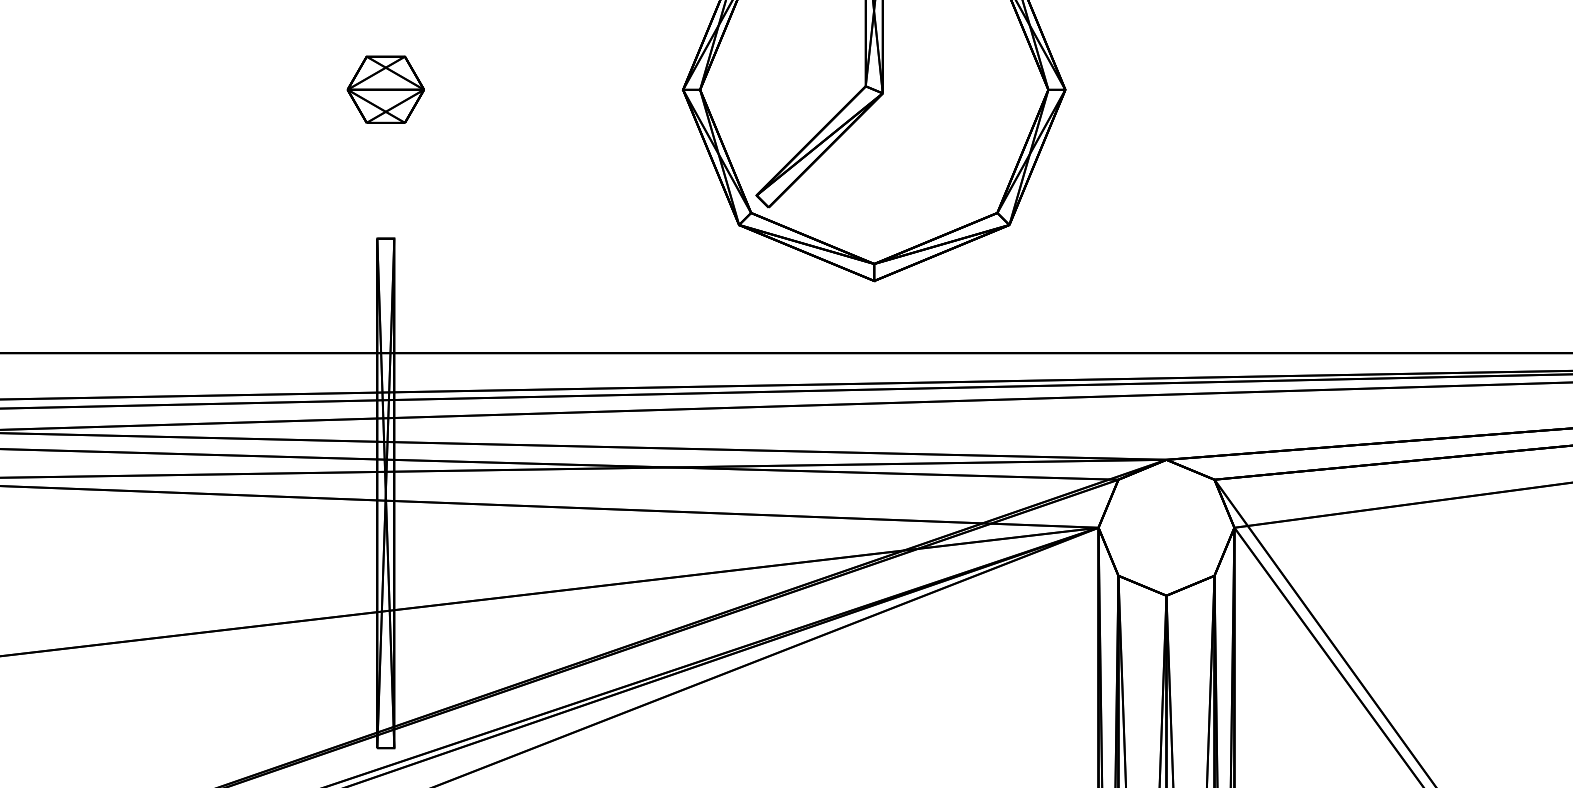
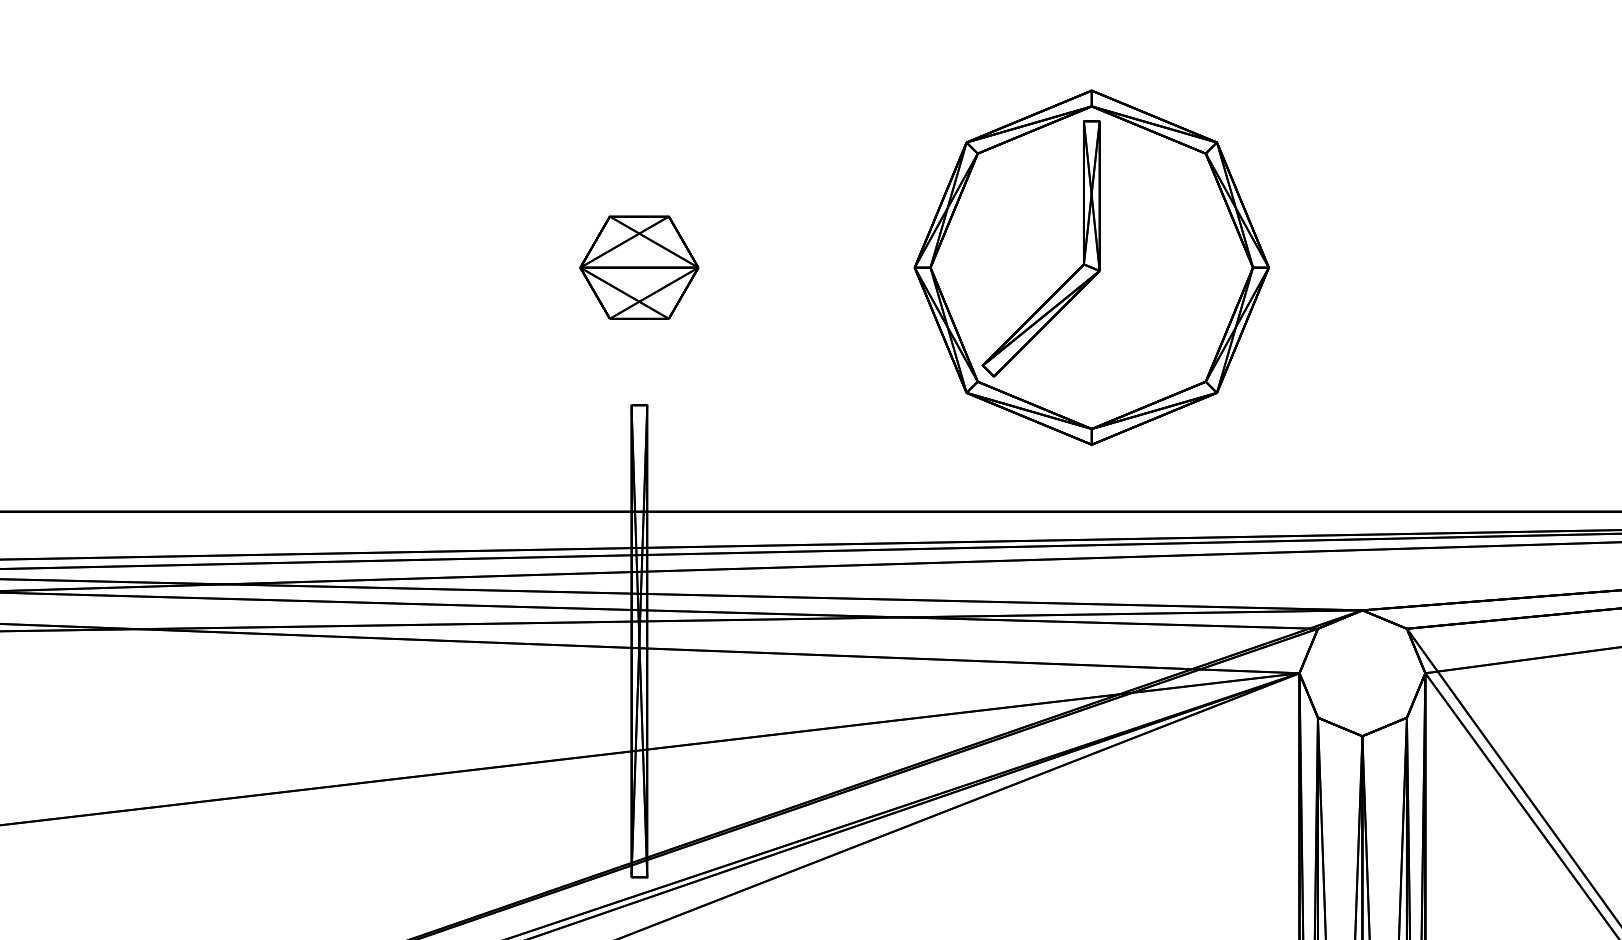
part: (385, 89) -> (639, 267), size x1.67

